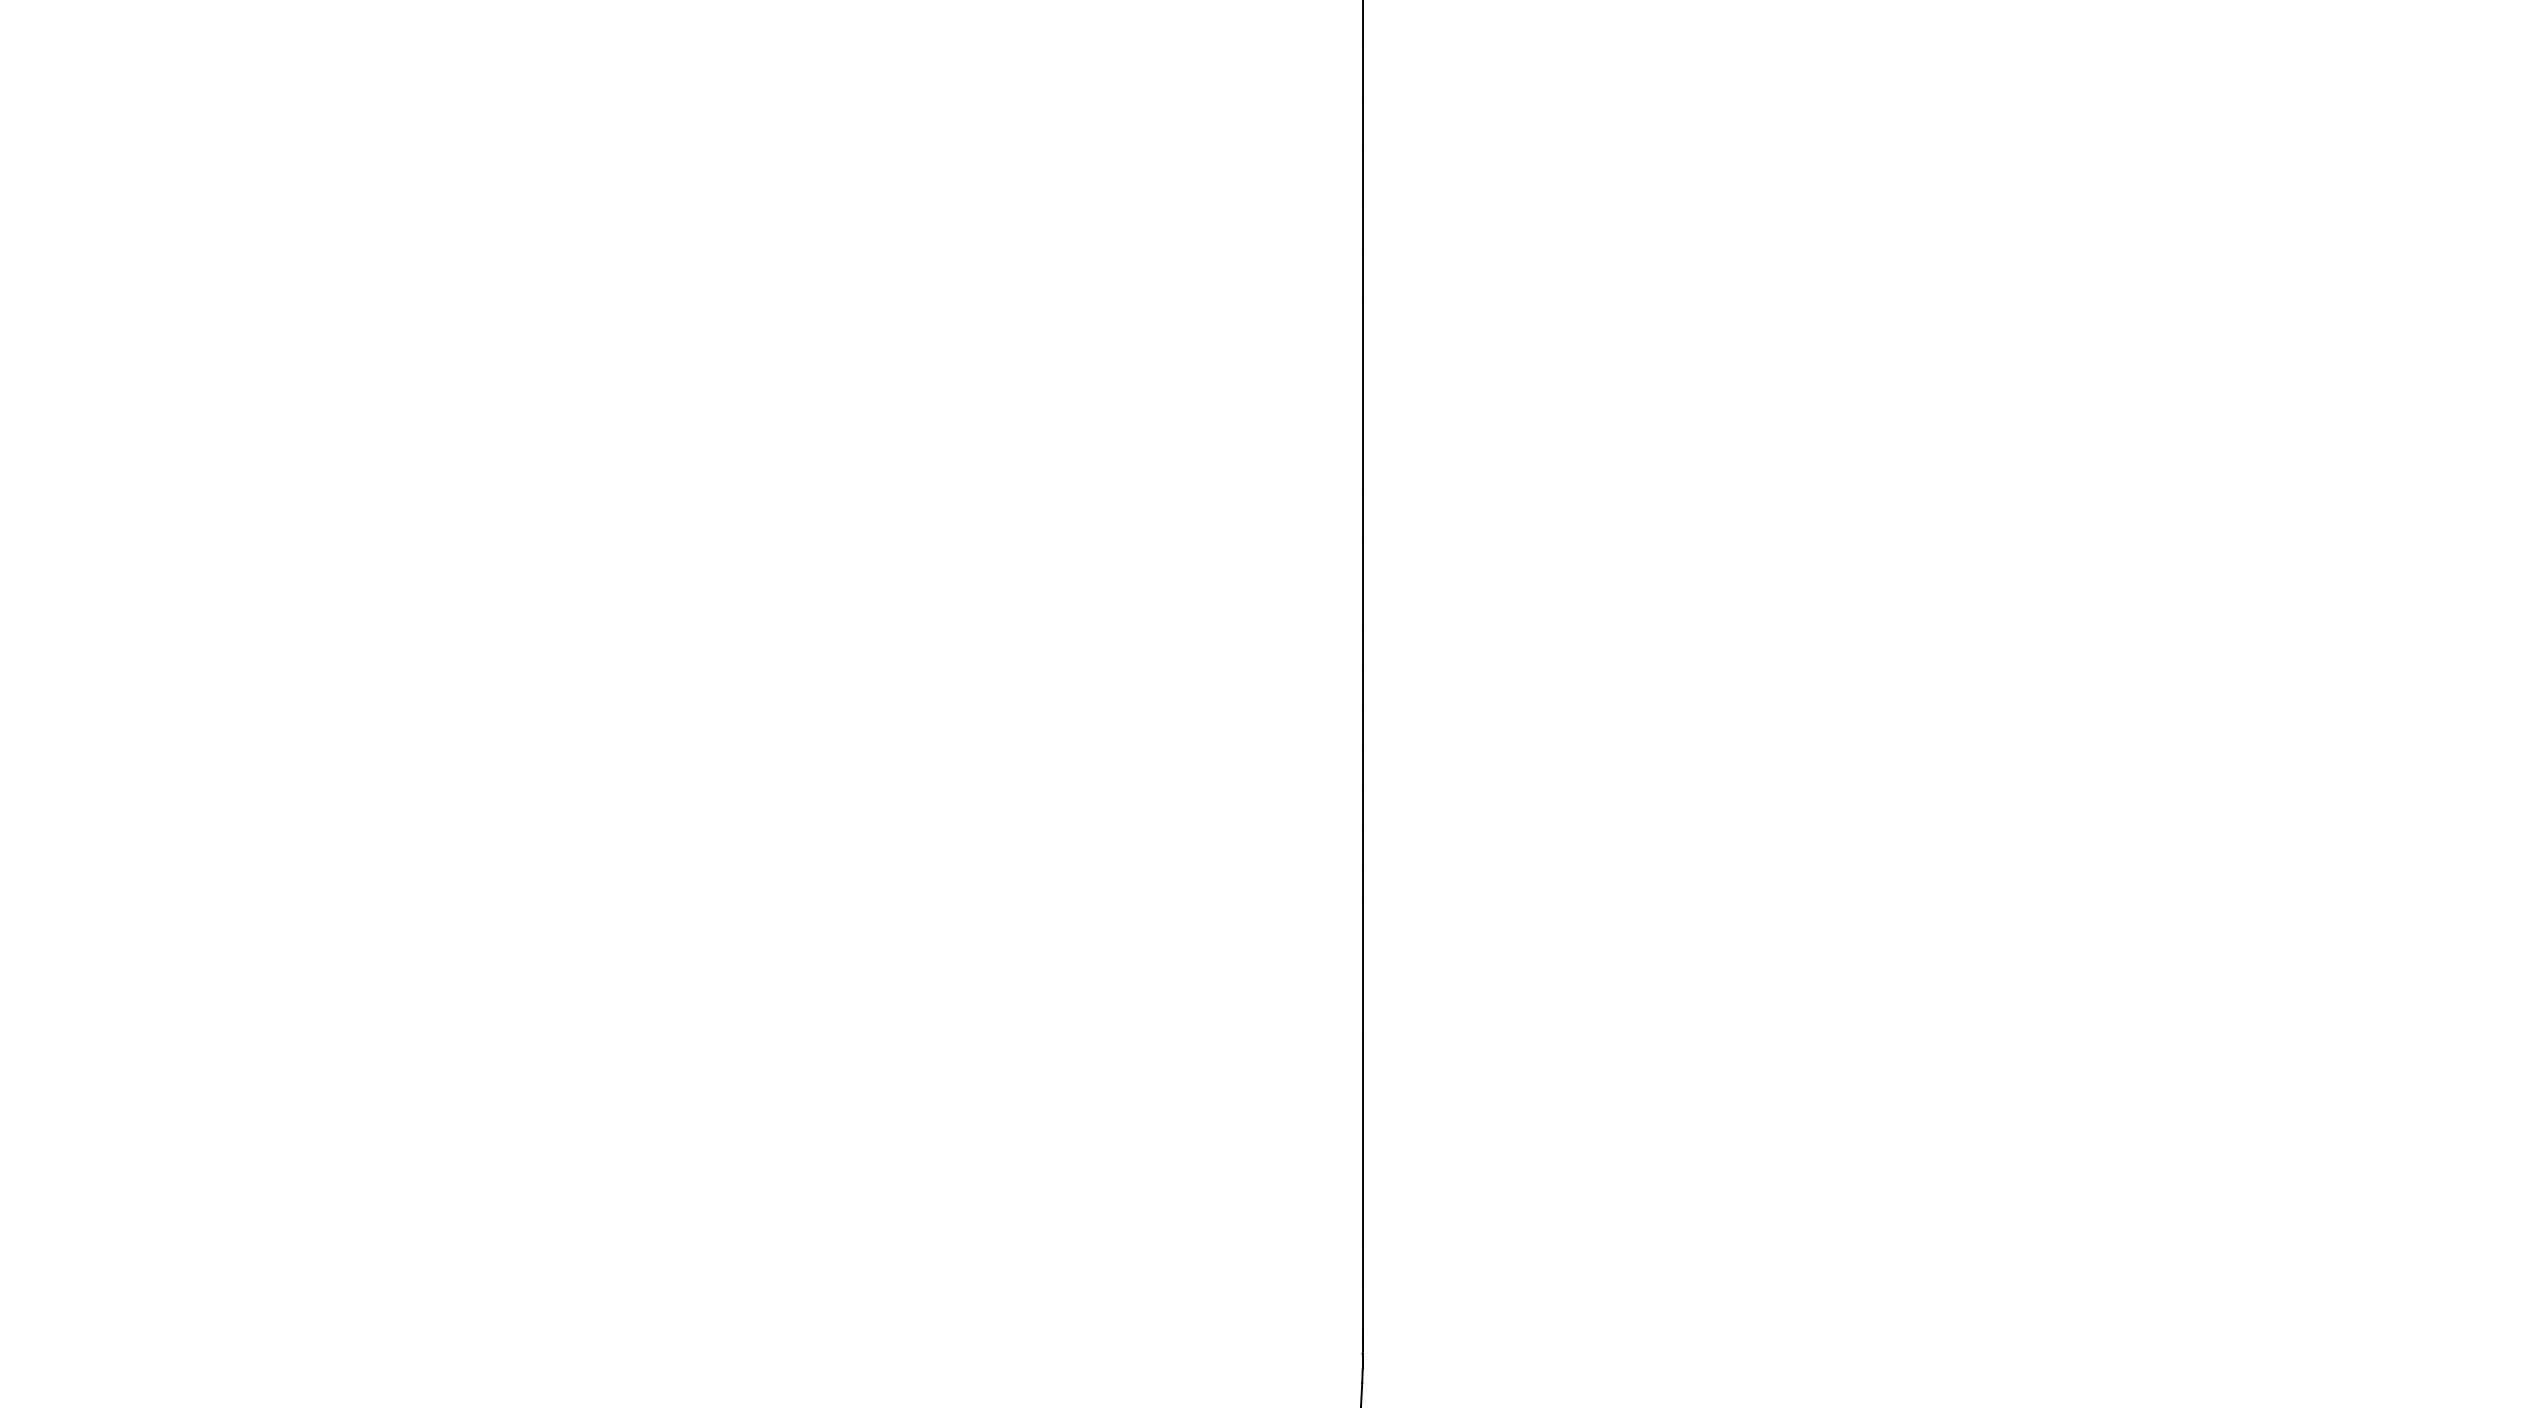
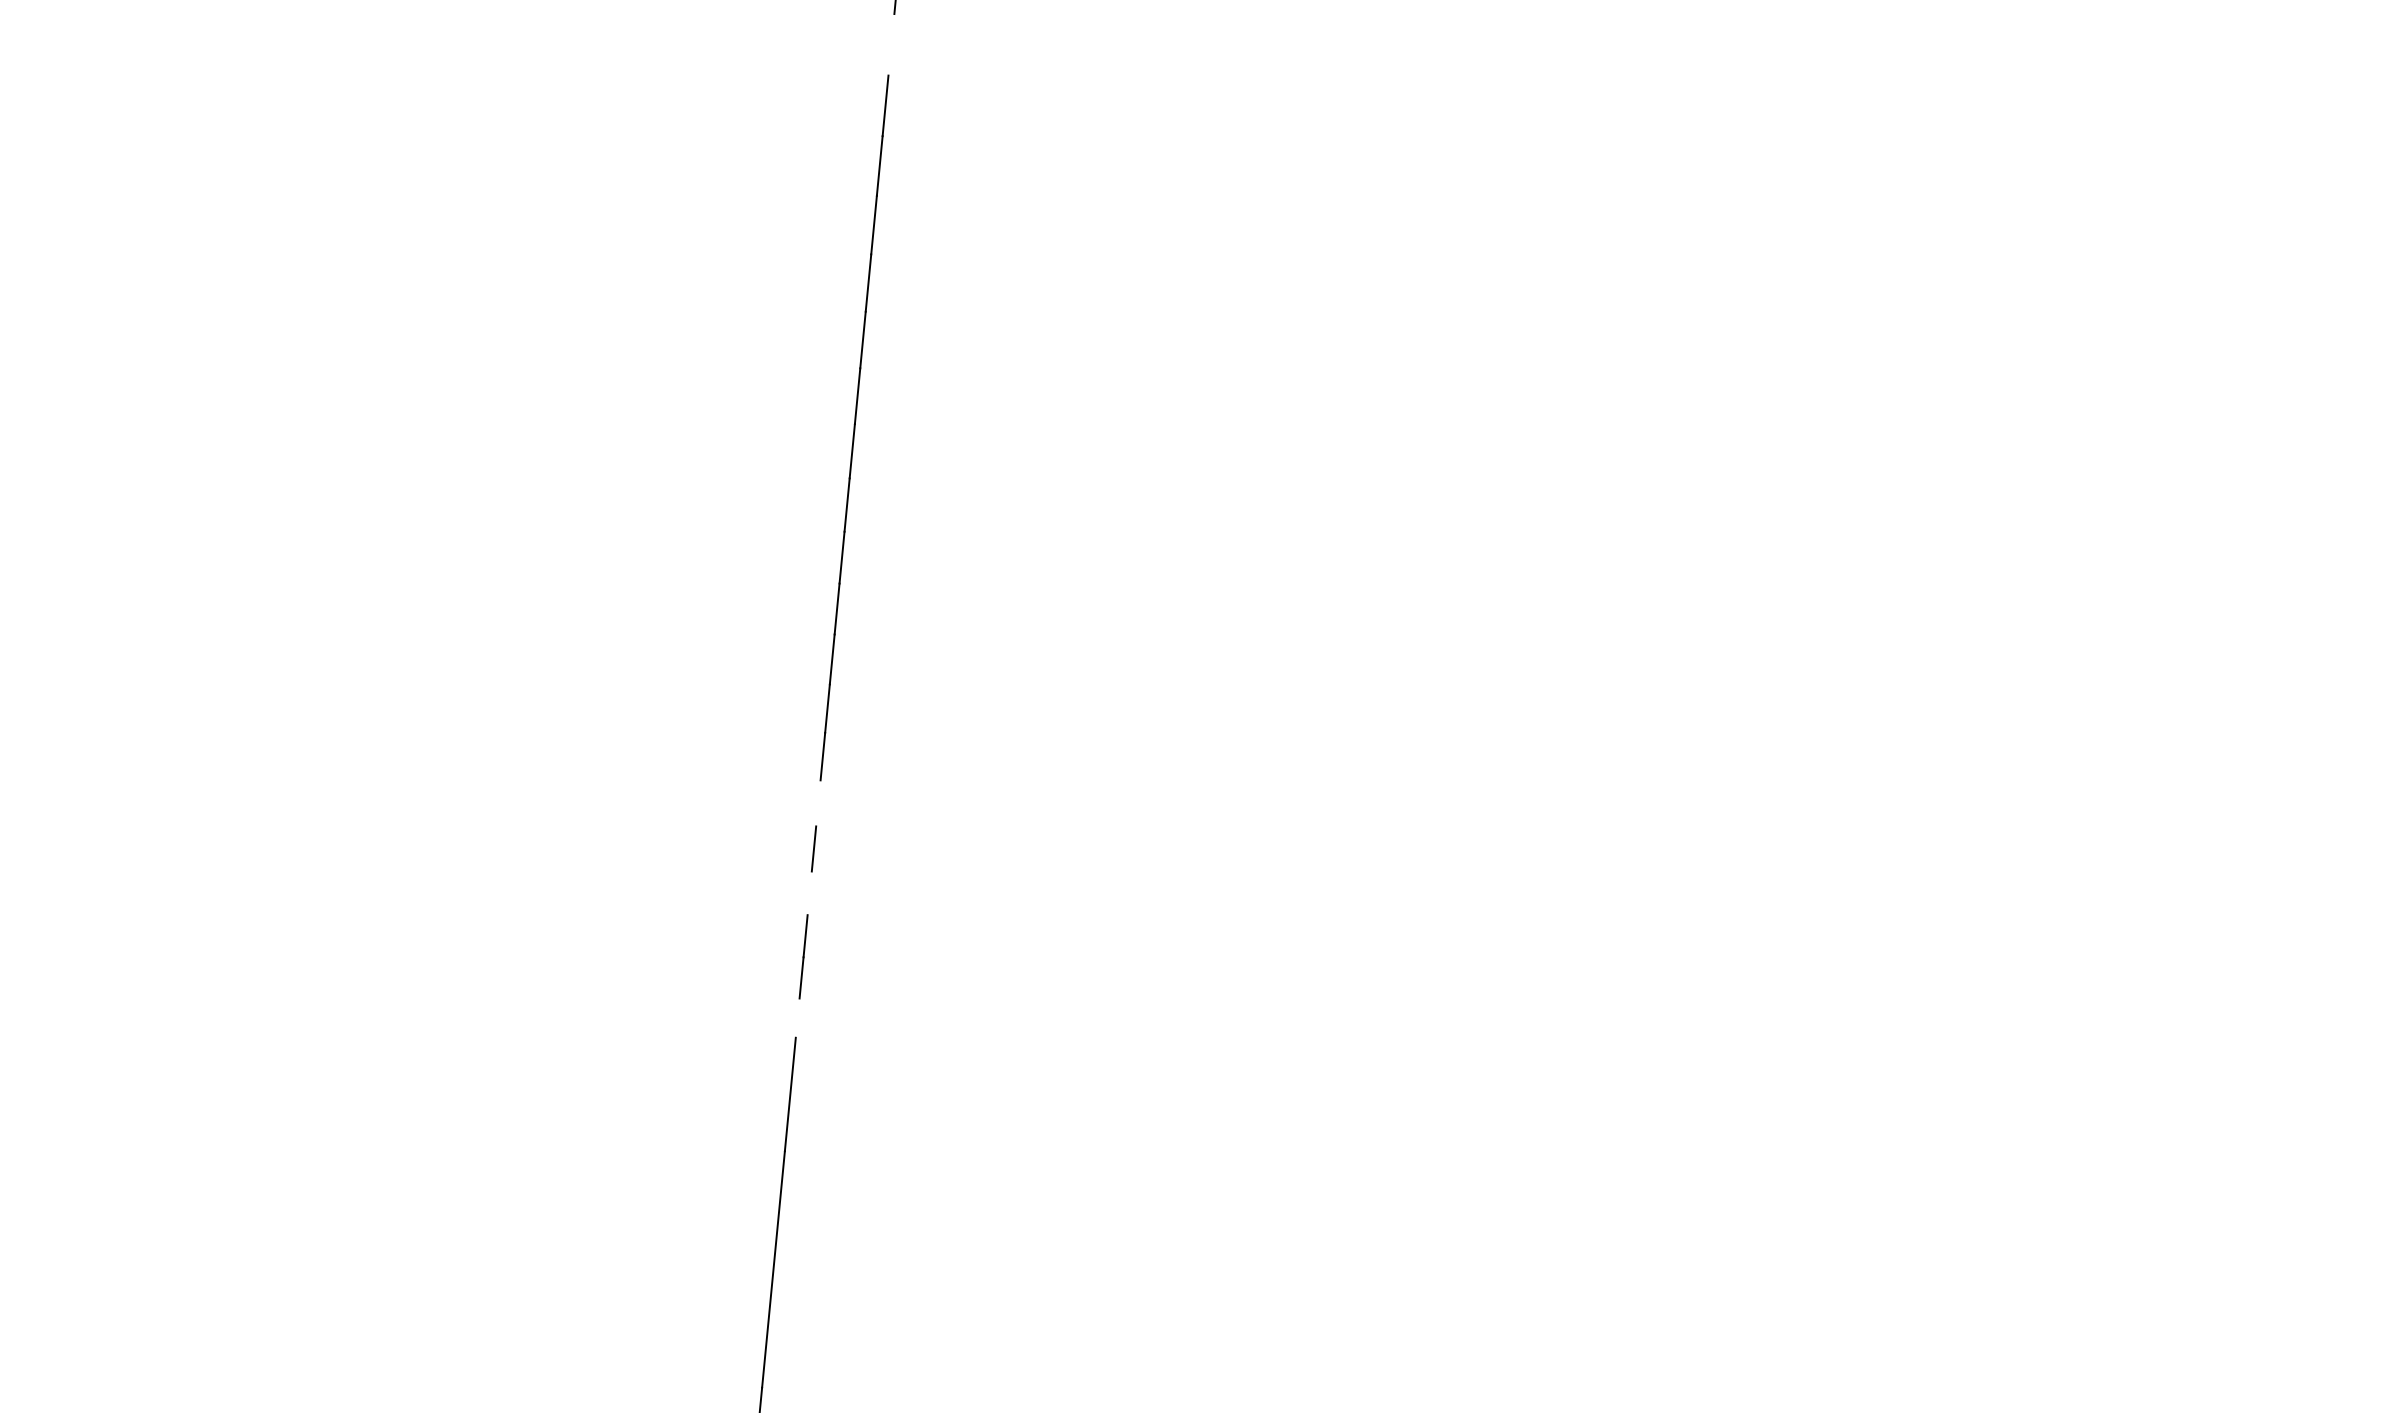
line: (1363, 69) -> (891, 44), removed
line: (1363, 731) -> (818, 803), removed
line: (1363, 809) -> (810, 893), removed
line: (1363, 918) -> (798, 1018), removed

